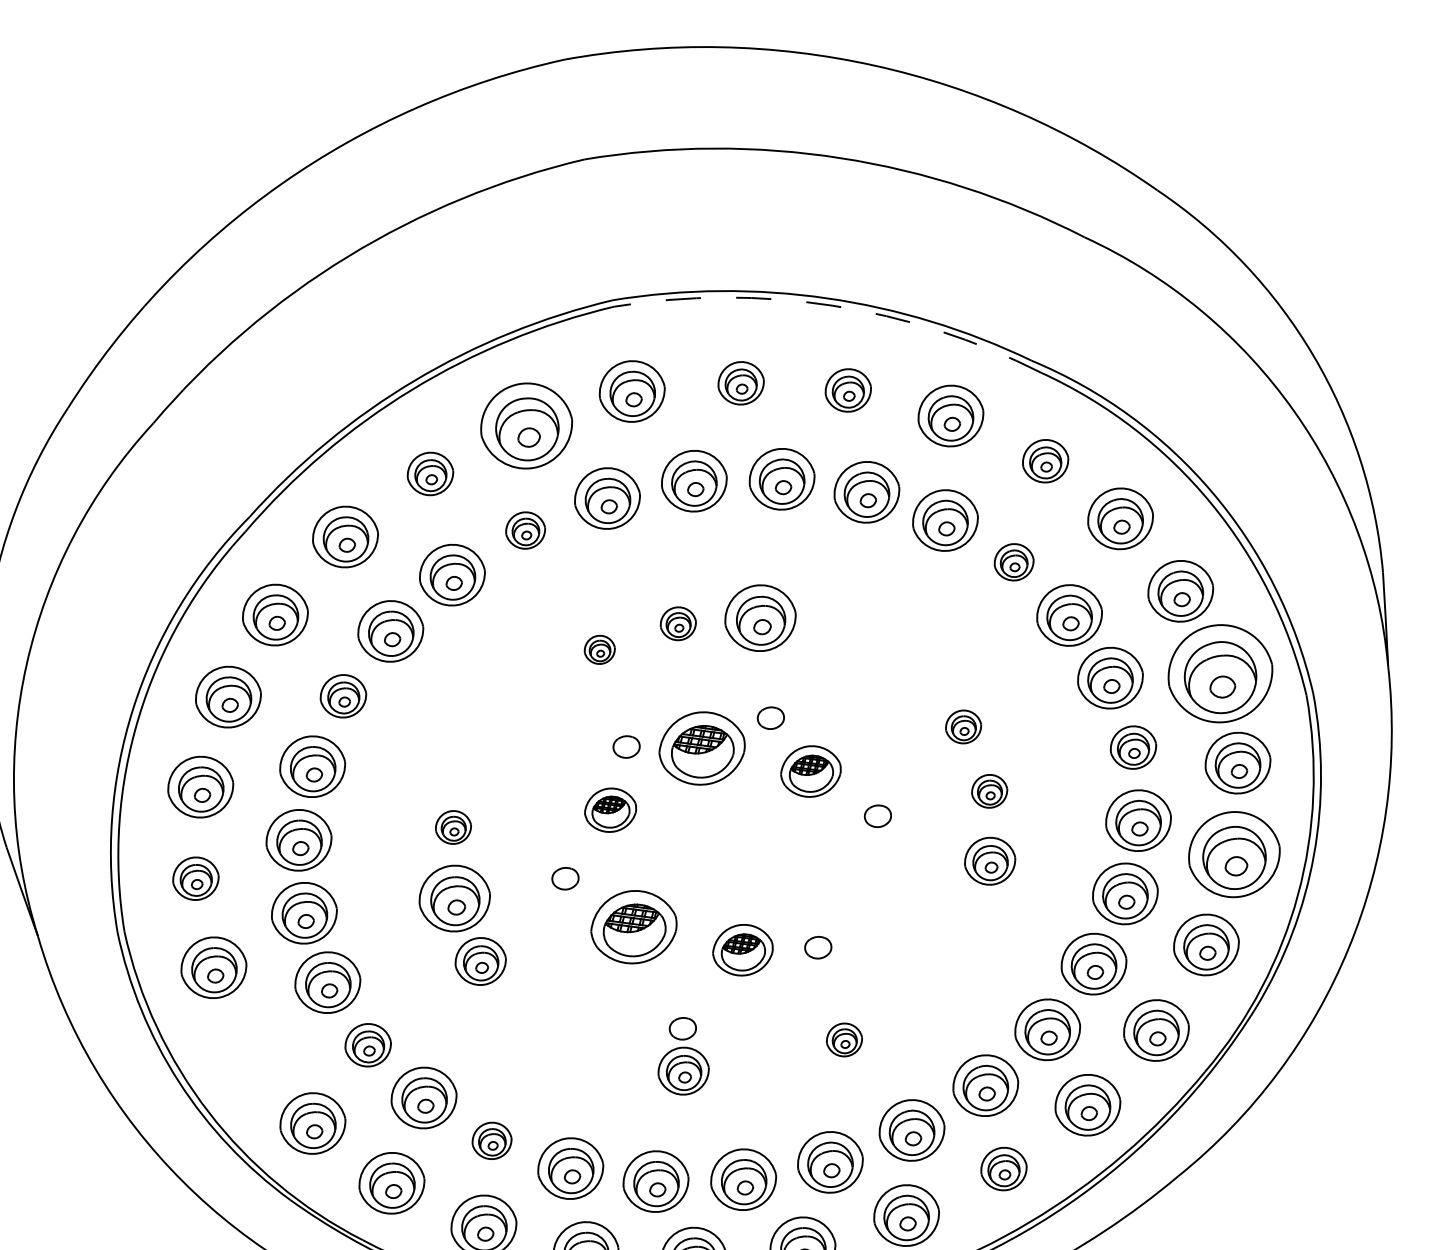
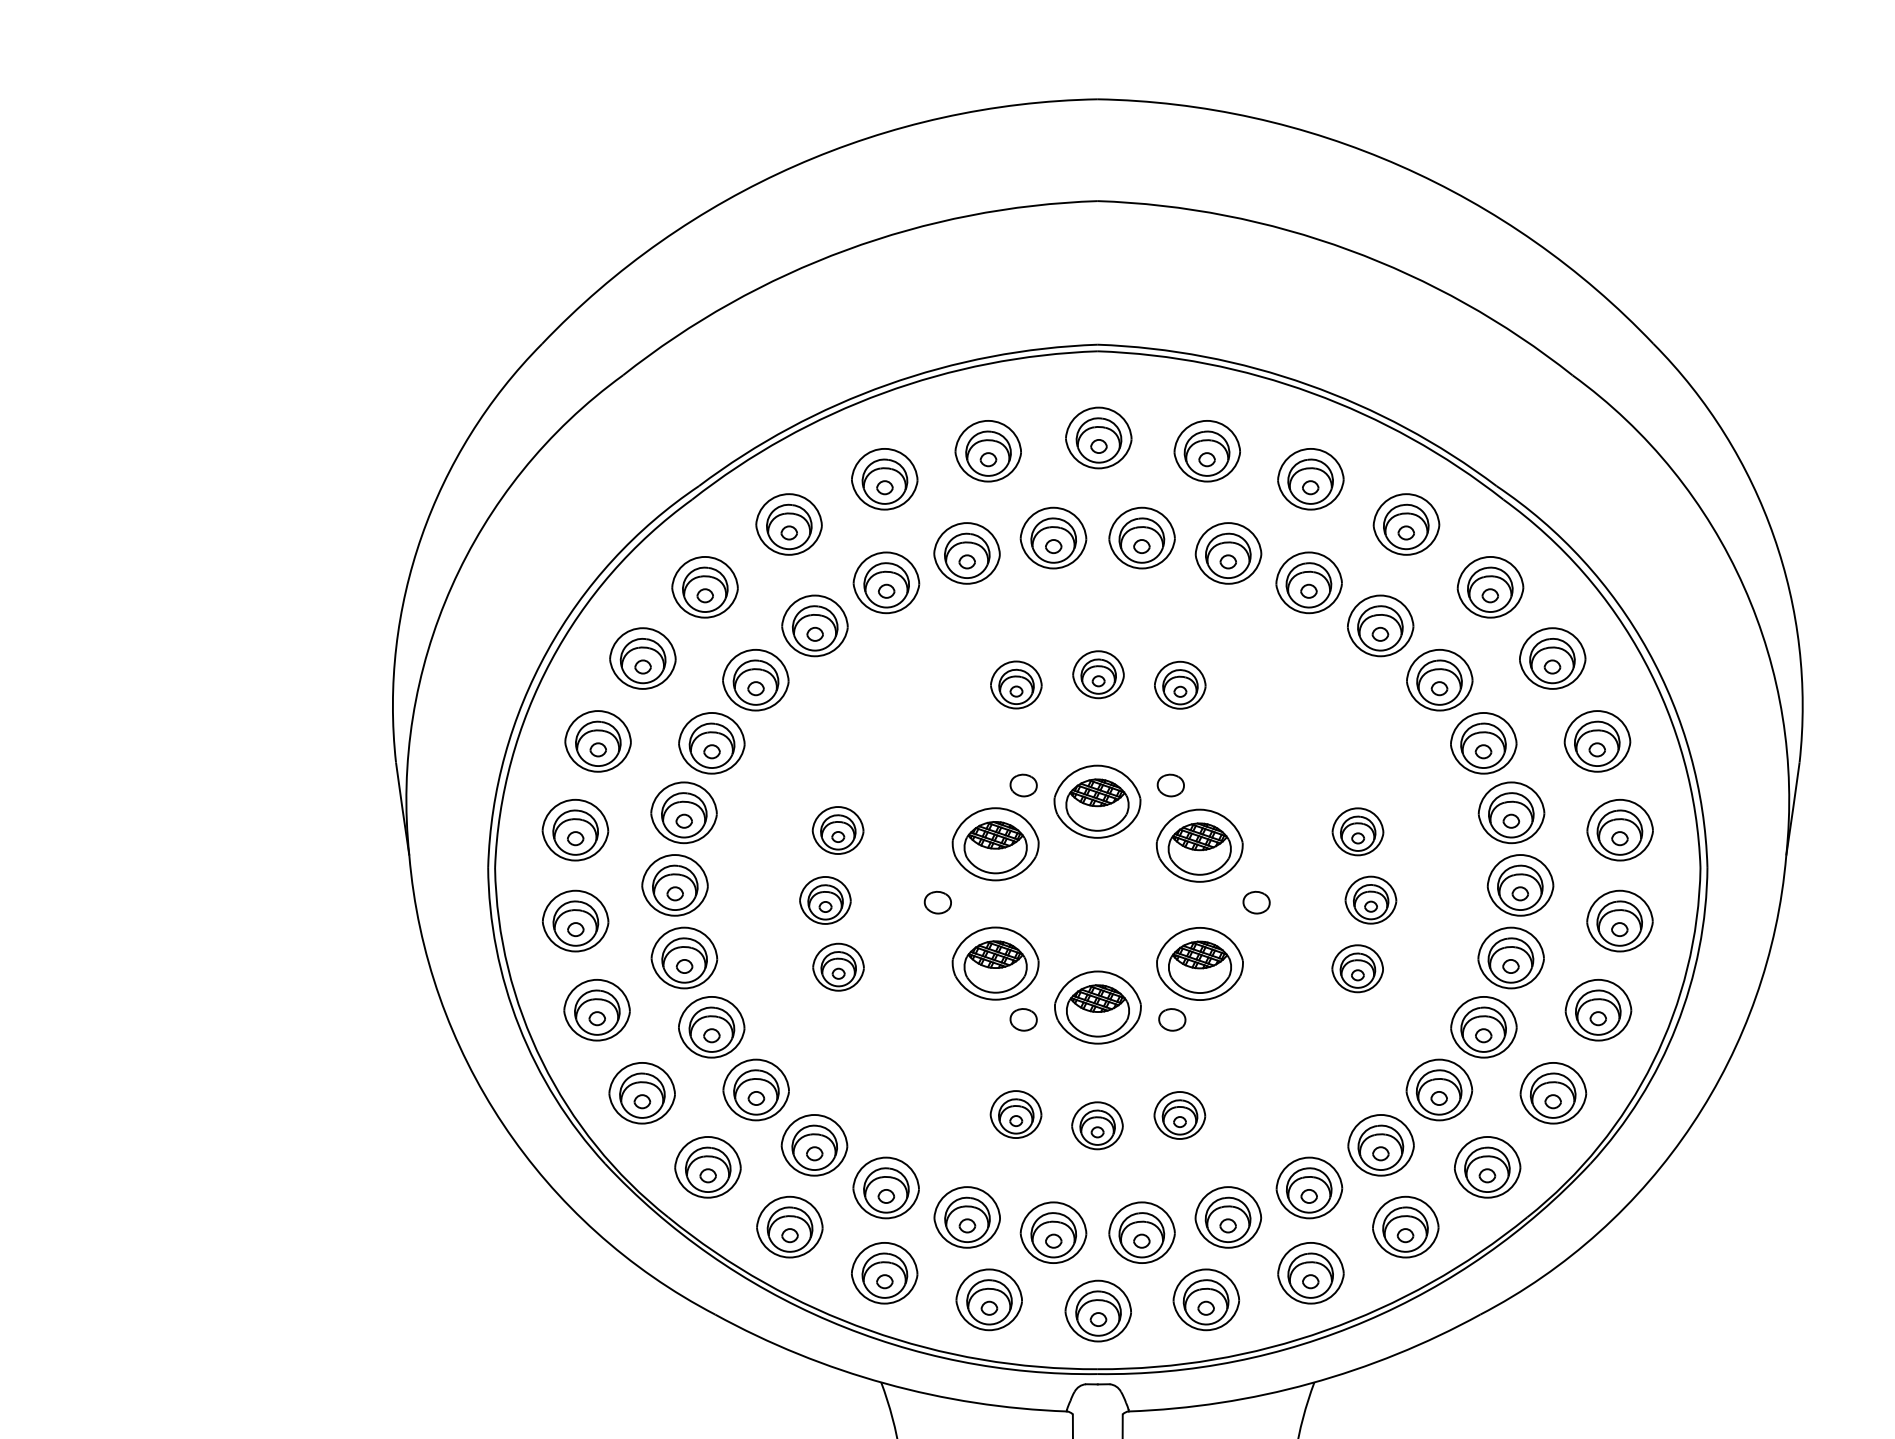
arc: (833, 306) -> (1312, 393), dashed -> solid
part: (740, 383) -> (1206, 451), size x1.43
part: (847, 390) -> (1310, 479), size x1.43
part: (525, 426) -> (987, 451), size x0.71
part: (1045, 461) -> (1490, 587), size x1.43
part: (430, 474) -> (884, 479), size x1.43
part: (525, 530) -> (966, 553), size x1.67
part: (1013, 562) -> (1439, 680), size x1.67
part: (760, 617) -> (1180, 684), size x0.71
part: (678, 623) -> (1098, 674), size x1.43
part: (599, 649) -> (1016, 684), size x1.67
part: (1219, 674) -> (1619, 830), size x0.62
part: (343, 696) -> (755, 680), size x1.43
part: (962, 726) -> (1357, 831), size x1.43
part: (1133, 747) -> (1520, 885), size x1.43
part: (810, 771) -> (1199, 845), size x1.43
part: (989, 790) -> (1370, 899), size x1.43
part: (610, 810) -> (995, 844), size x1.67
part: (452, 827) -> (837, 830), size x1.43
part: (1234, 855) -> (1598, 1010), size x0.71
part: (195, 878) -> (575, 830), size x1.43
part: (833, 887) -> (1199, 963), added
part: (454, 898) -> (825, 900), size x0.71
part: (742, 950) -> (1097, 1007), size x1.43
part: (682, 1028) -> (1023, 1019), moved
part: (844, 1040) -> (1179, 1115), size x1.43
part: (367, 1045) -> (711, 1027), size x1.43
part: (251, 1051) -> (596, 1010), added
part: (765, 1065) -> (1097, 1125), added
part: (492, 1141) -> (814, 1145), size x1.67
part: (1003, 1169) -> (1310, 1273), size x1.43

